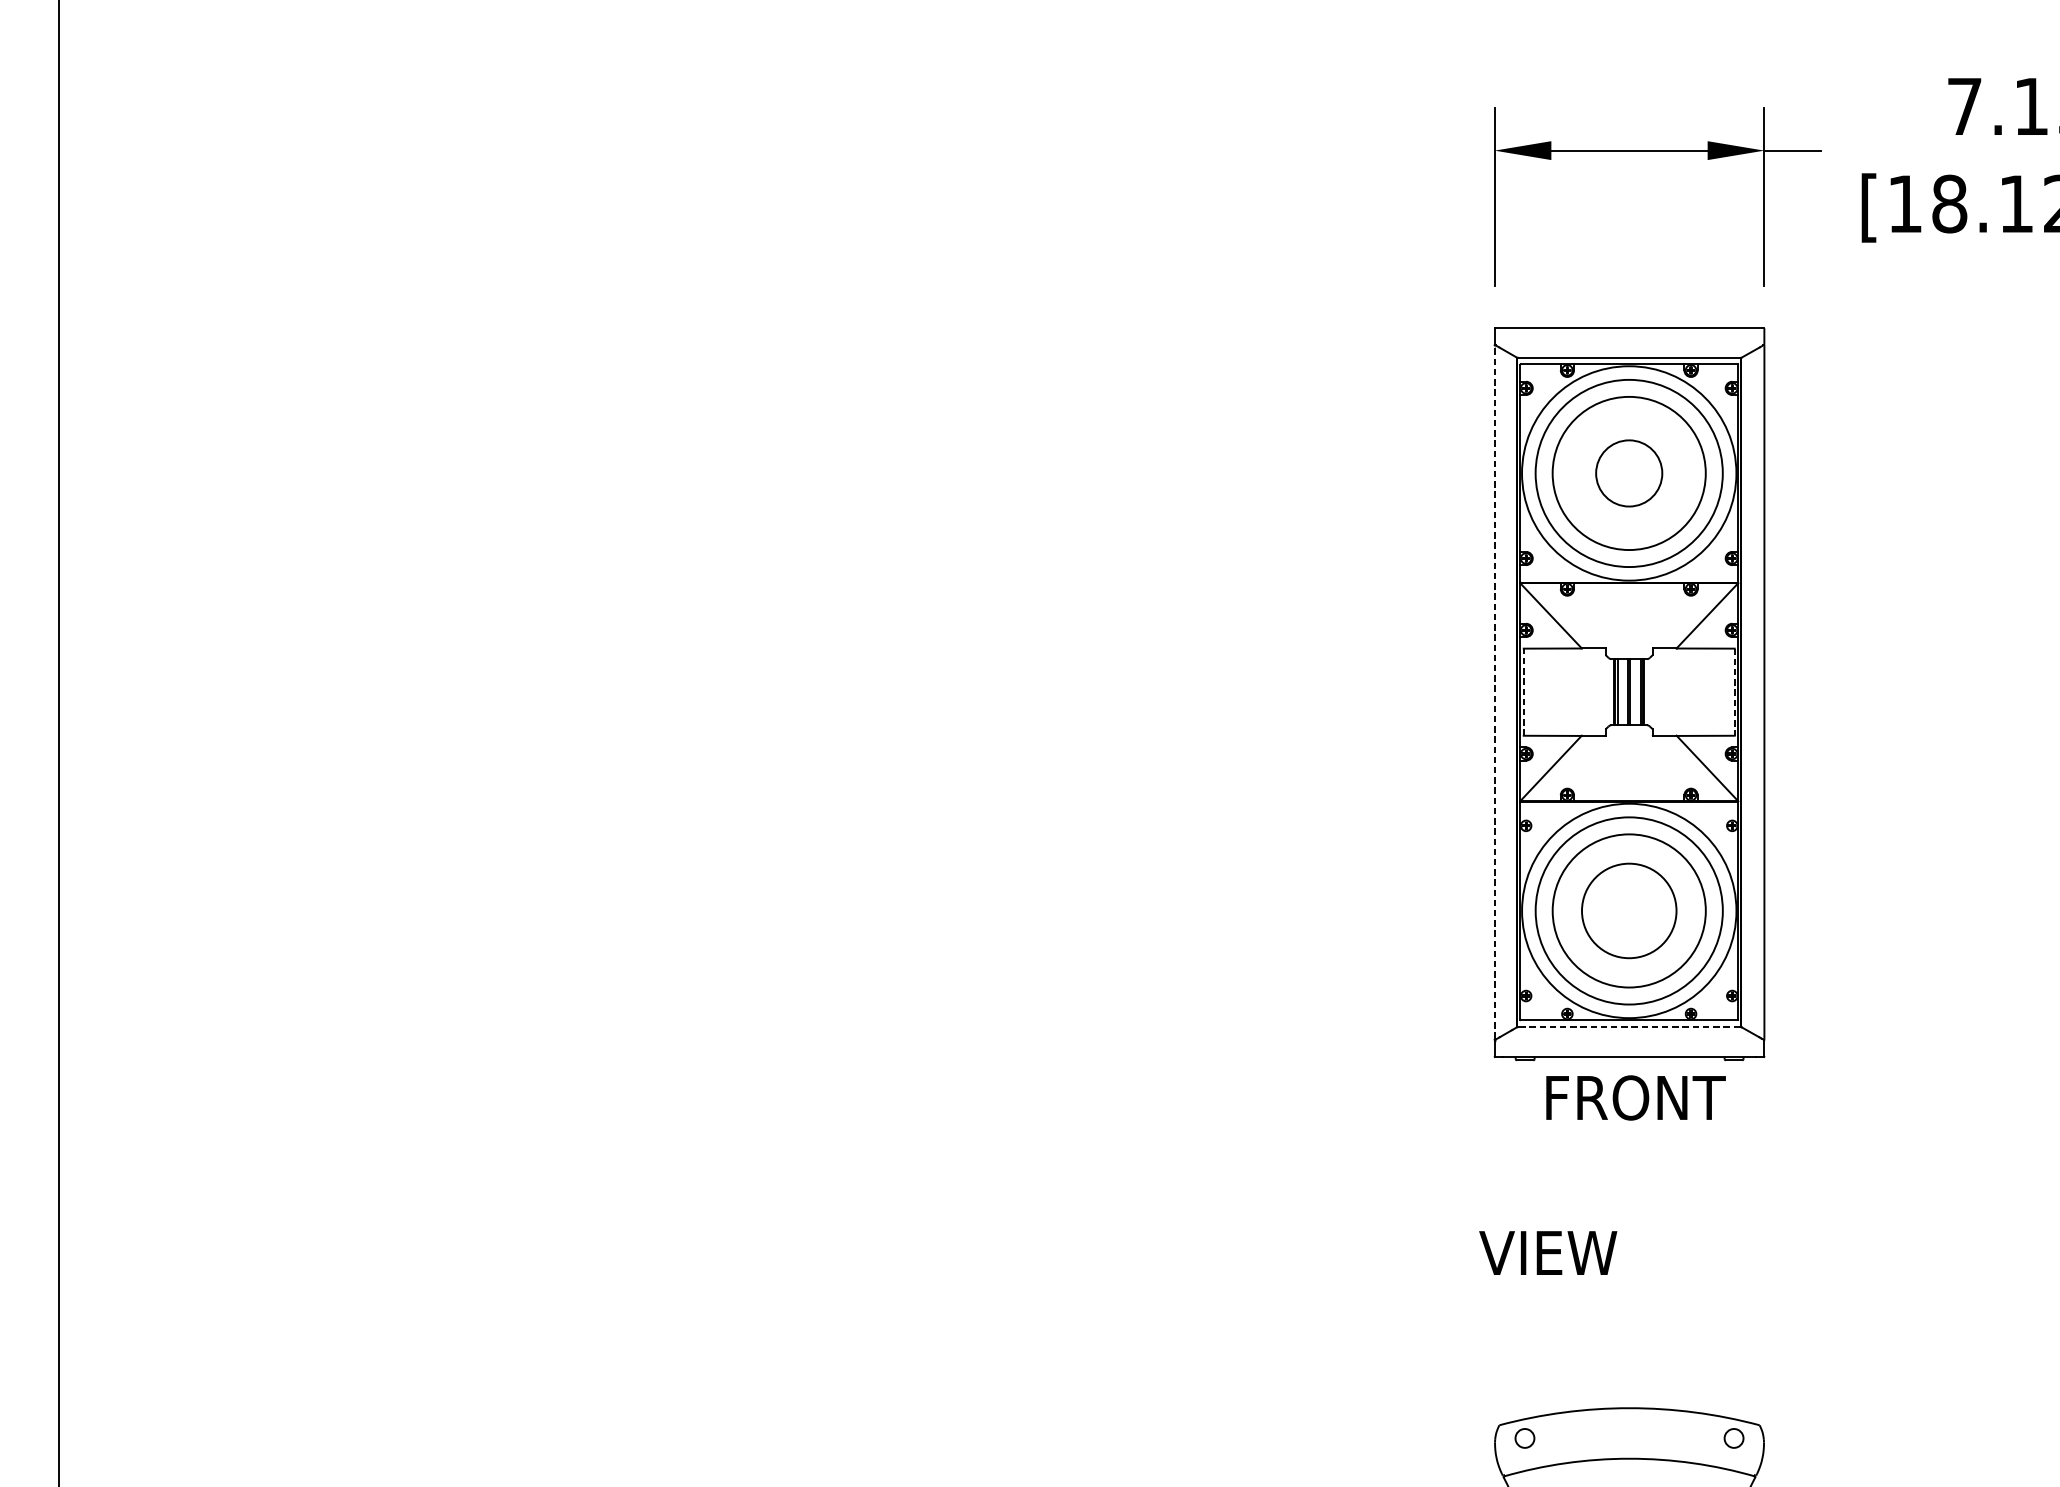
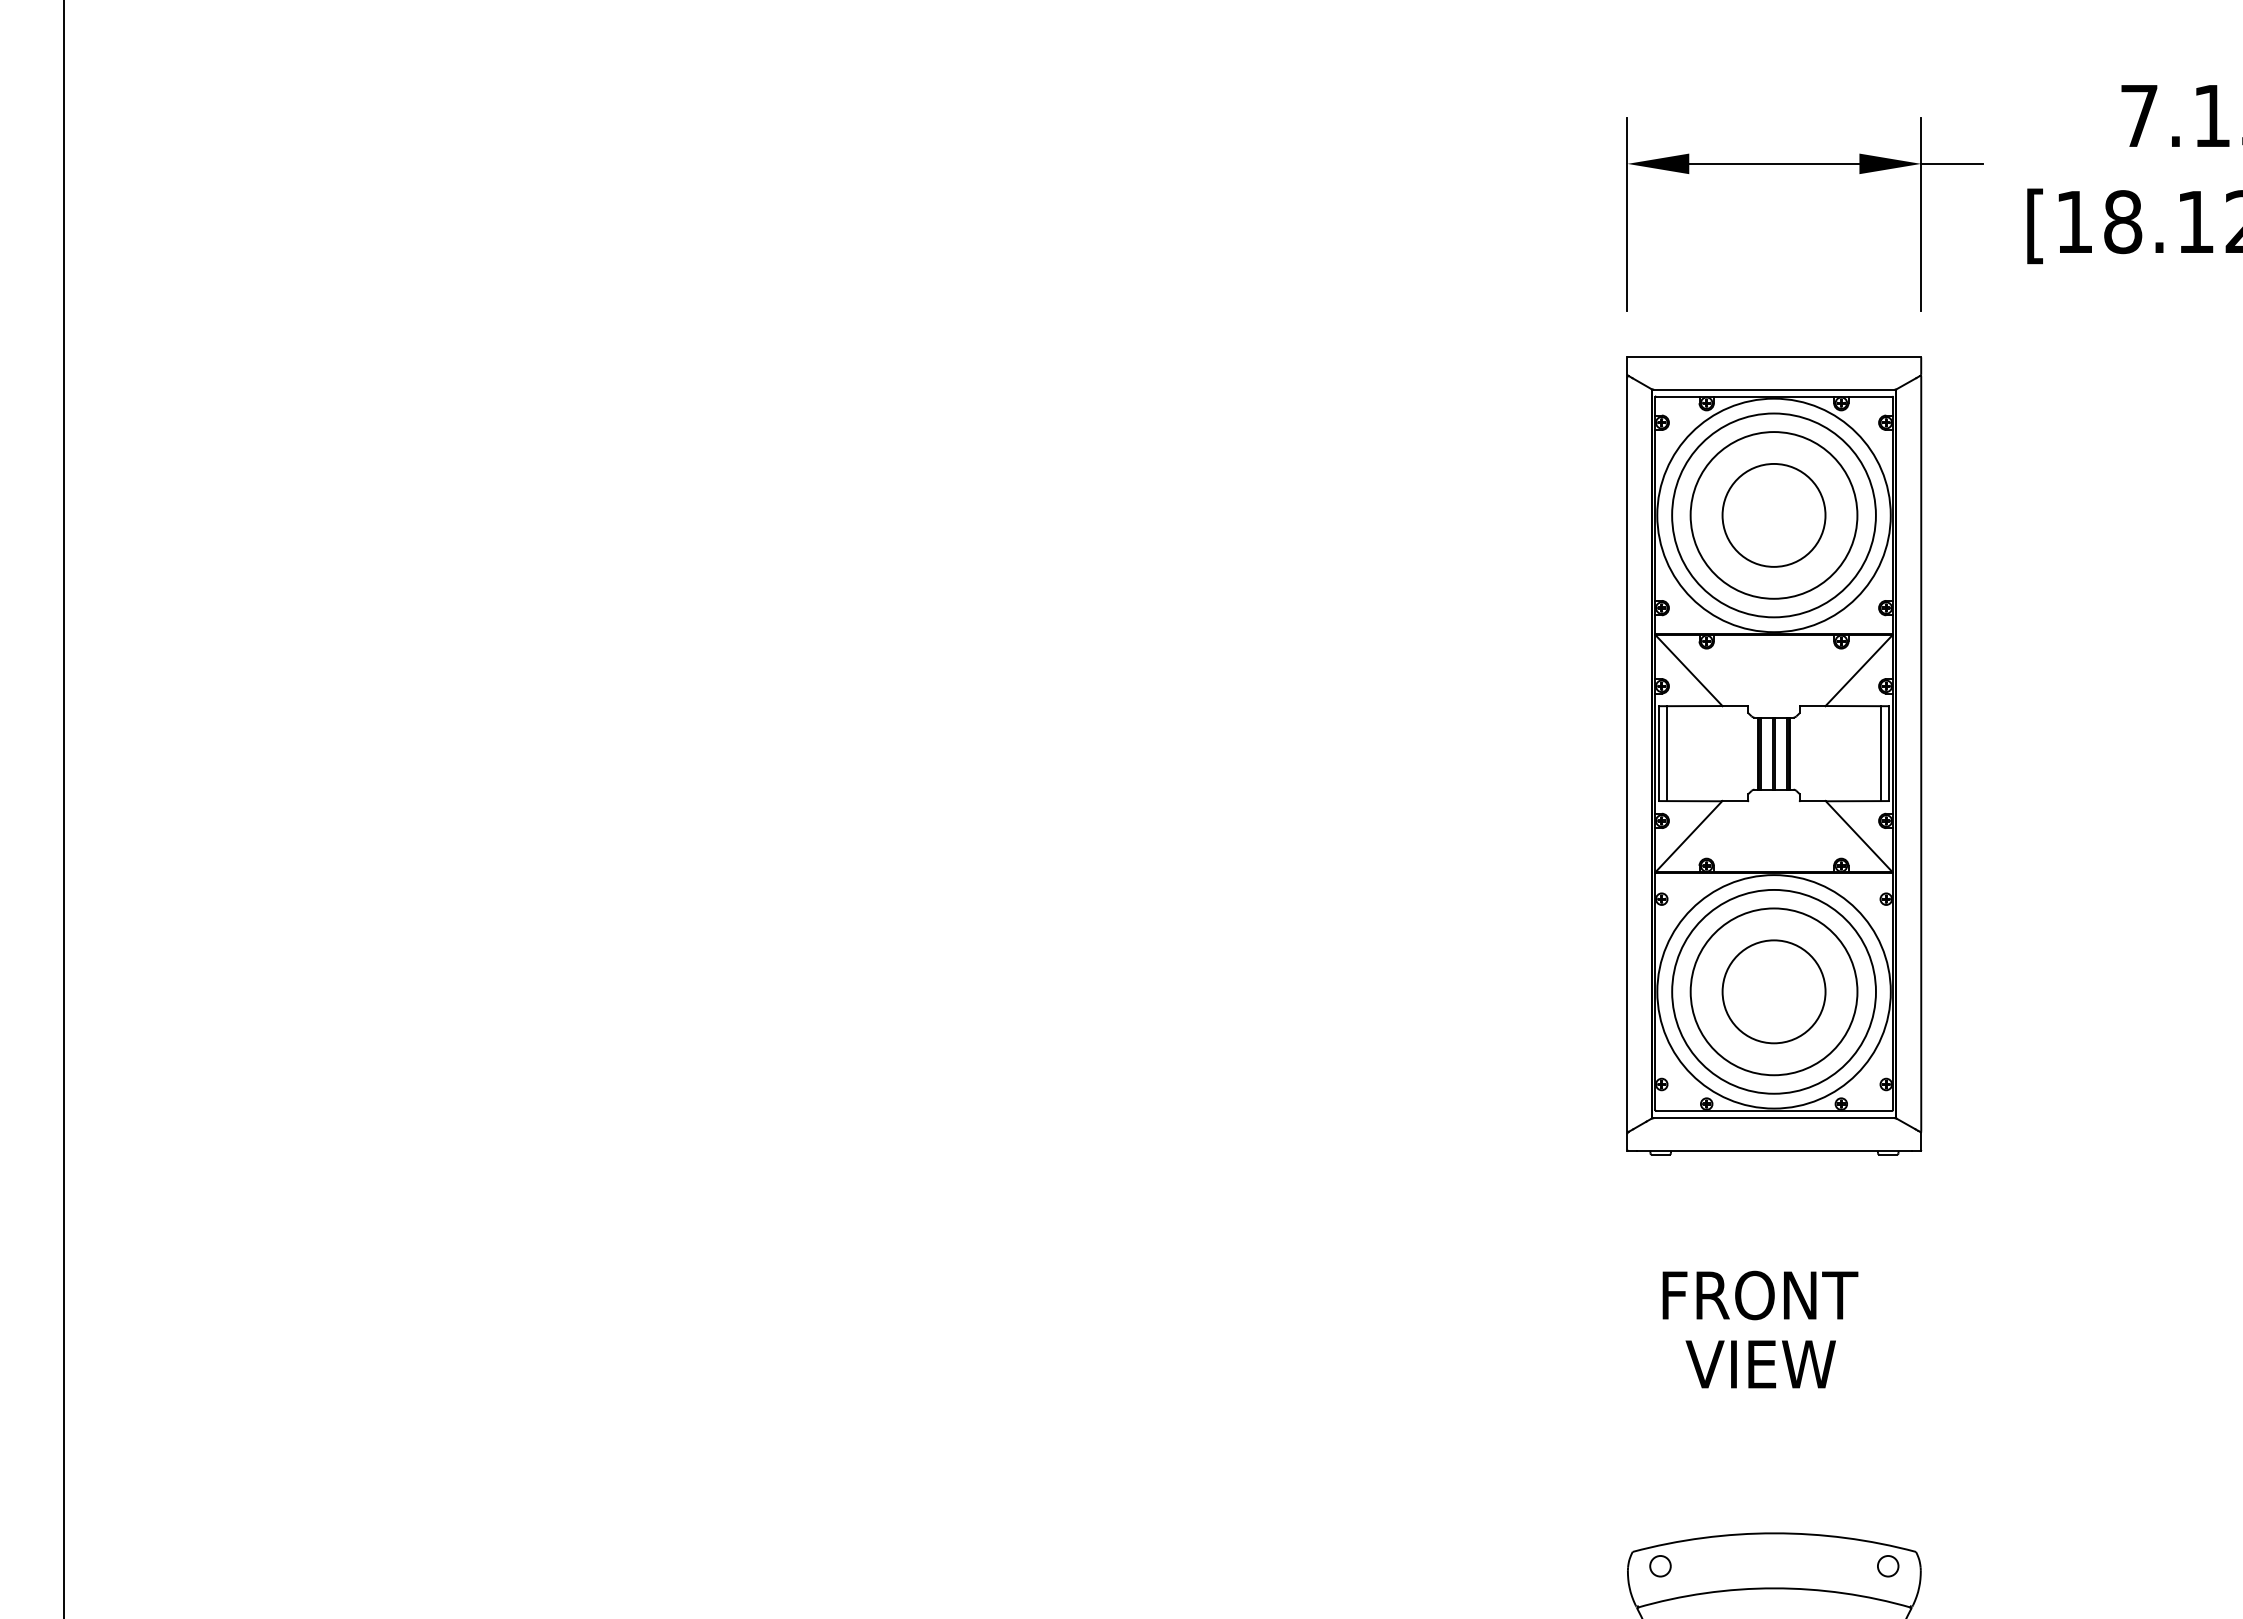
circle: (1628, 472) -> (1773, 514), size x1.43
line: (1494, 692) -> (1627, 753), dashed -> solid
line: (1524, 692) -> (1659, 753), dashed -> solid
line: (1531, 692) -> (1667, 753), added
line: (1726, 692) -> (1880, 753), added
line: (1734, 692) -> (1888, 754), dashed -> solid
line: (1629, 1027) -> (1774, 1118), dashed -> solid
text: (1636, 1097) -> (1760, 1295), moved
text: (1547, 1253) -> (1760, 1364), moved

